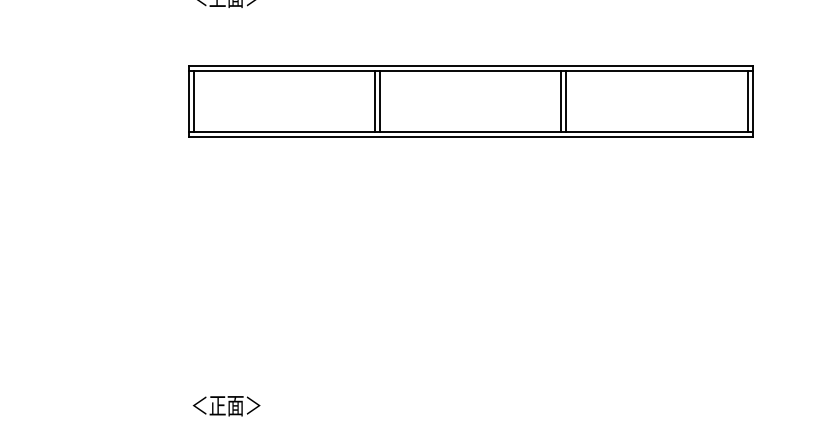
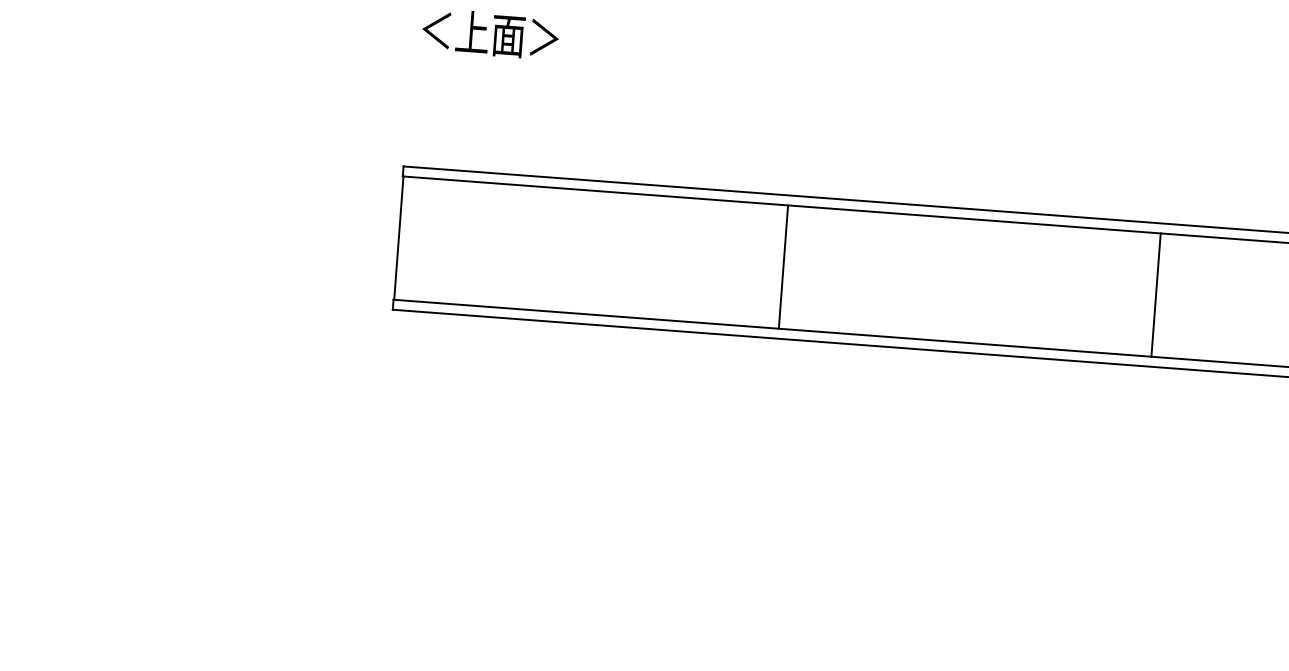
line: (193, 101) -> (408, 238), removed
line: (375, 101) -> (773, 265), removed
line: (560, 101) -> (1145, 293), removed

